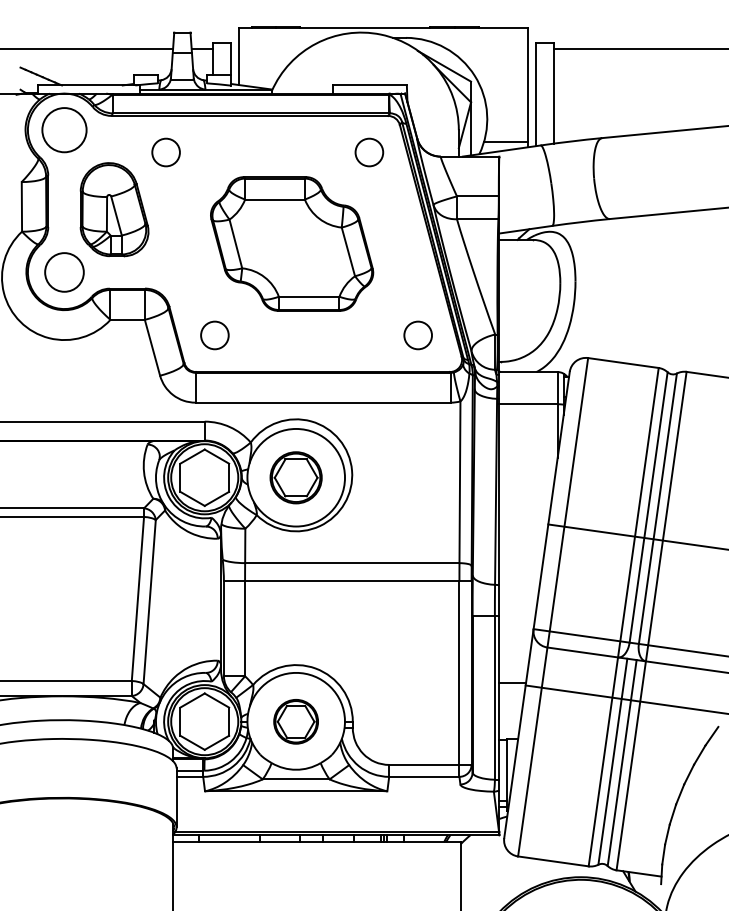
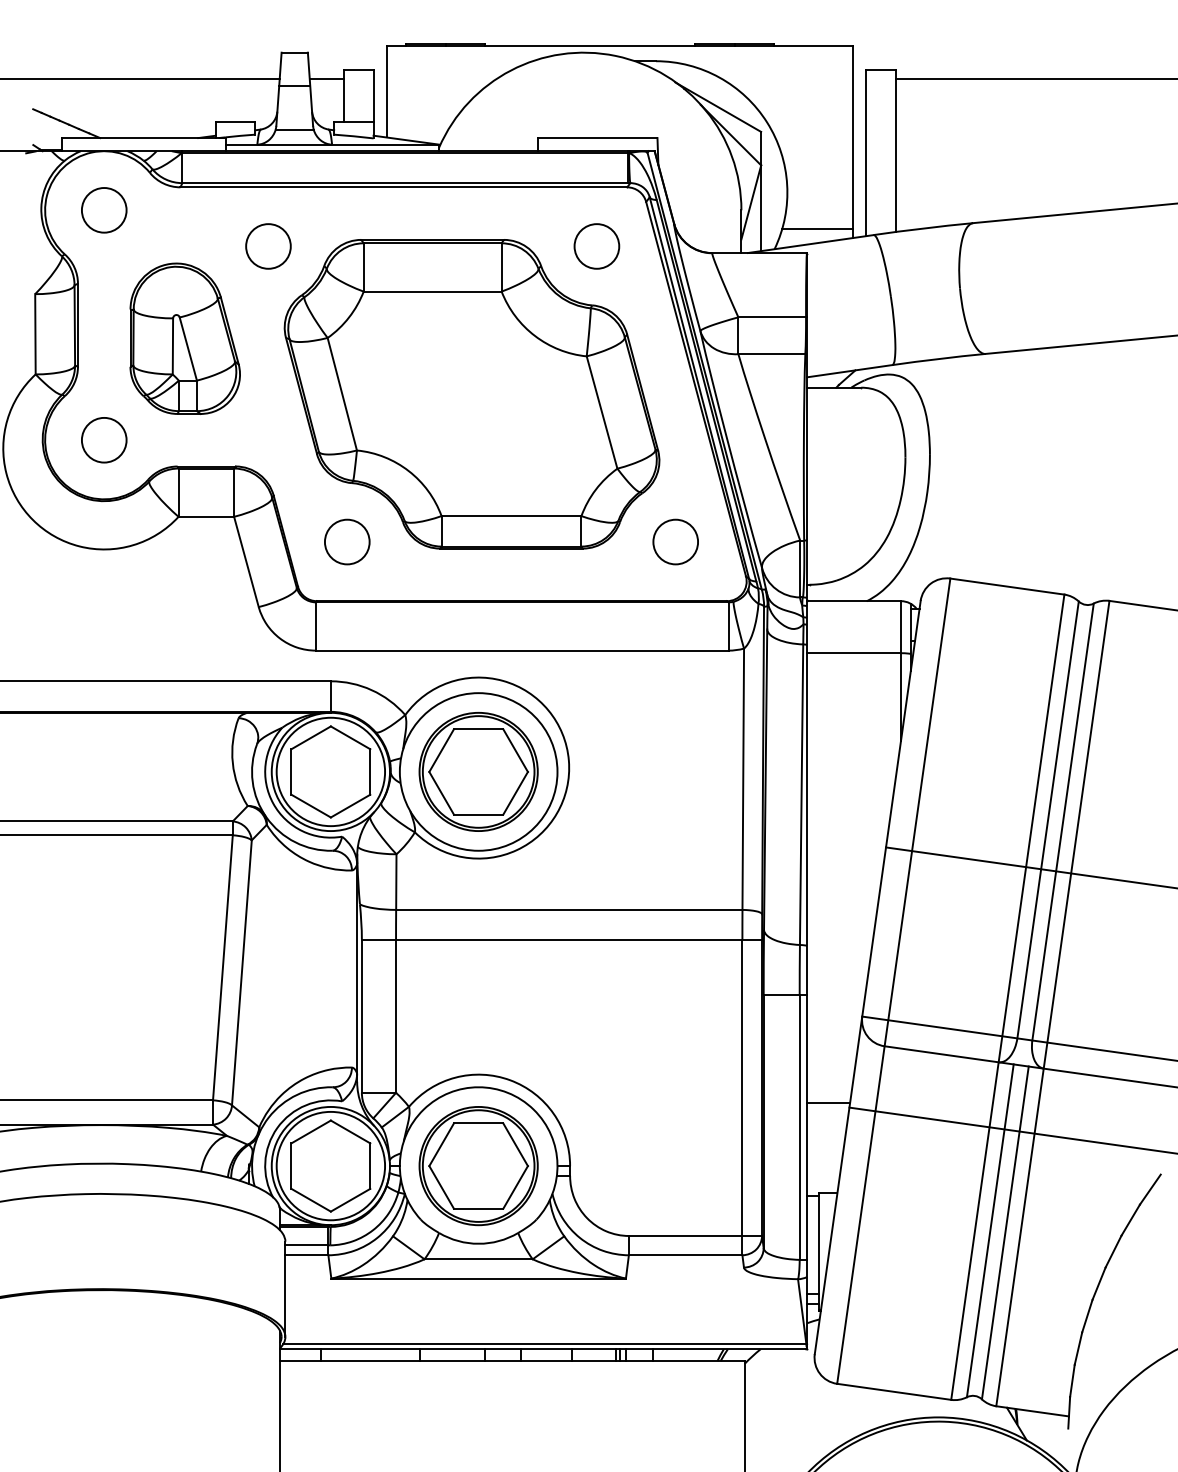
circle: (64, 129) -> (104, 209), size x0.62
part: (291, 243) -> (471, 393), size x1.43
circle: (64, 272) -> (104, 440), size x0.71
part: (295, 477) -> (477, 771), size x1.43
part: (295, 721) -> (477, 1165), size x1.67

